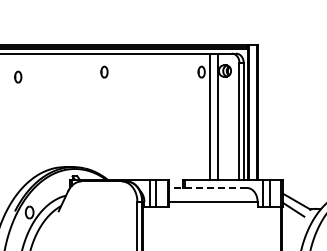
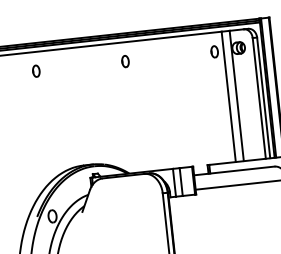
part: (104, 71) -> (125, 60), moved
part: (18, 76) -> (36, 70), moved
line: (208, 187) -> (234, 170), dashed -> solid

